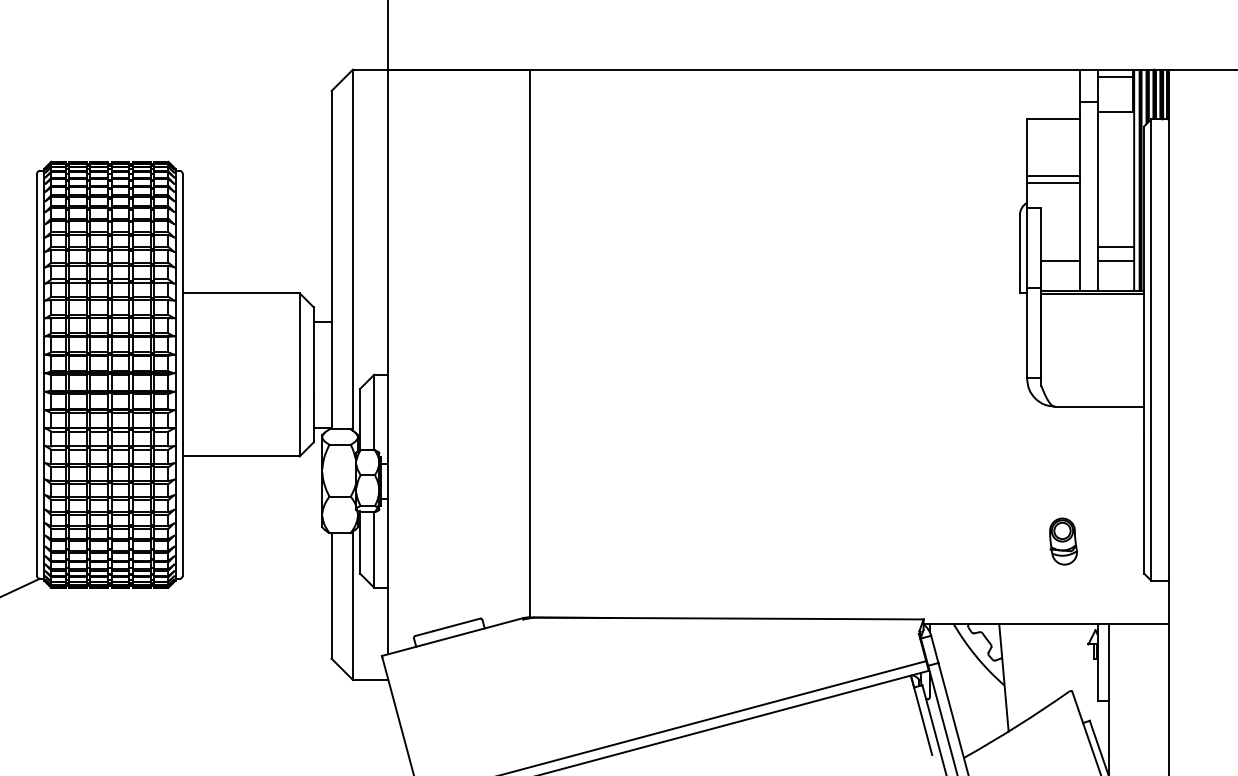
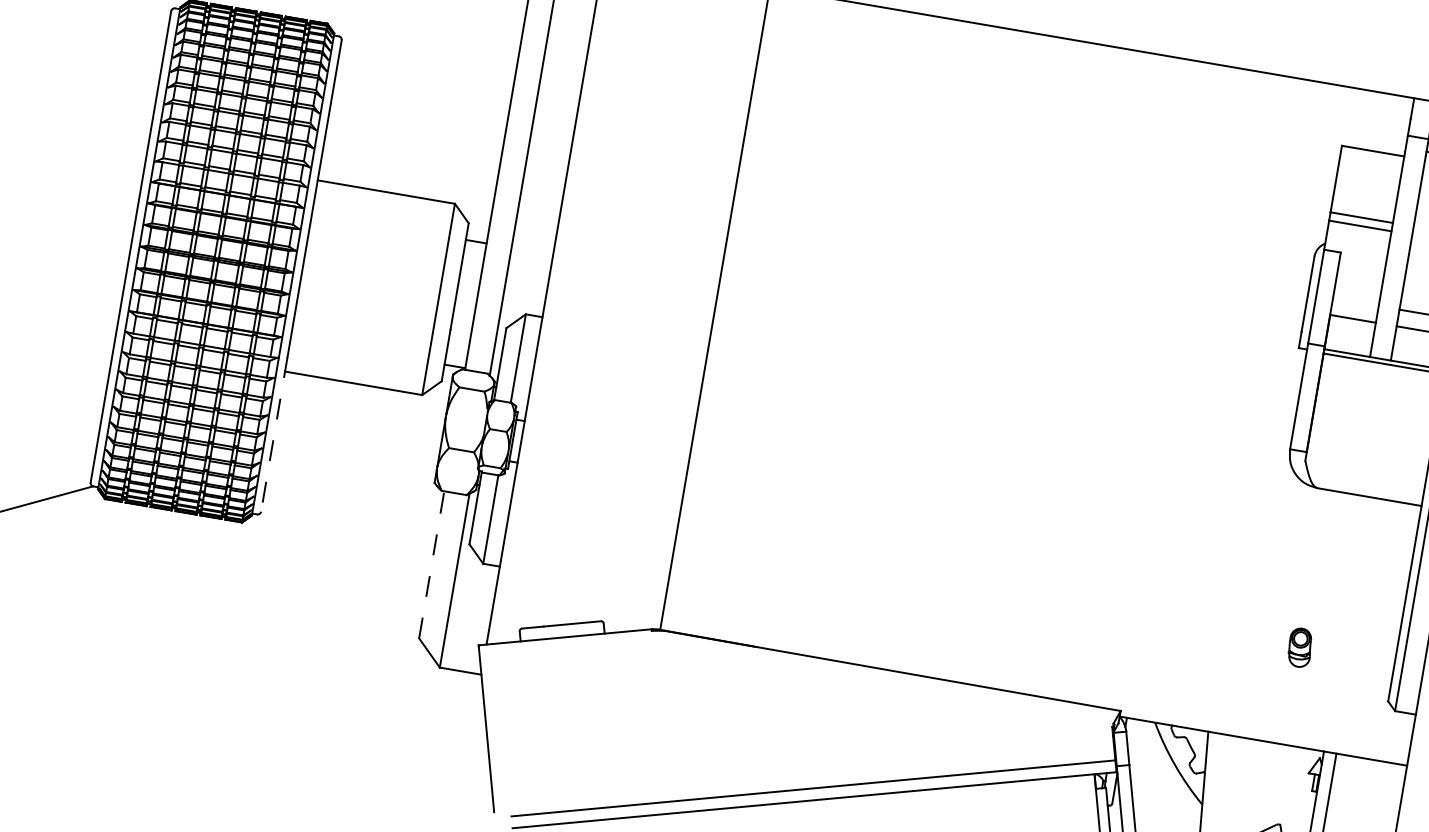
line: (182, 510) -> (274, 434), solid -> dashed
part: (1063, 541) -> (1300, 647), size x0.7
line: (331, 595) -> (431, 564), solid -> dashed

